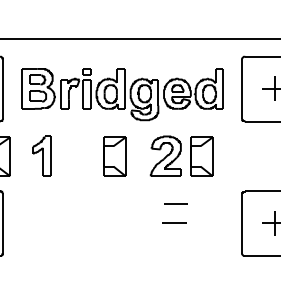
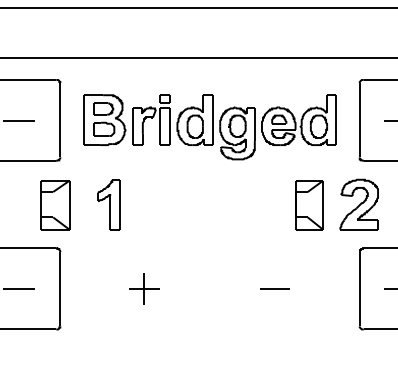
part: (165, 156) -> (358, 204), moved
part: (114, 157) -> (200, 205), removed
line: (175, 203) -> (276, 263), removed
part: (70, 223) -> (144, 288), added

